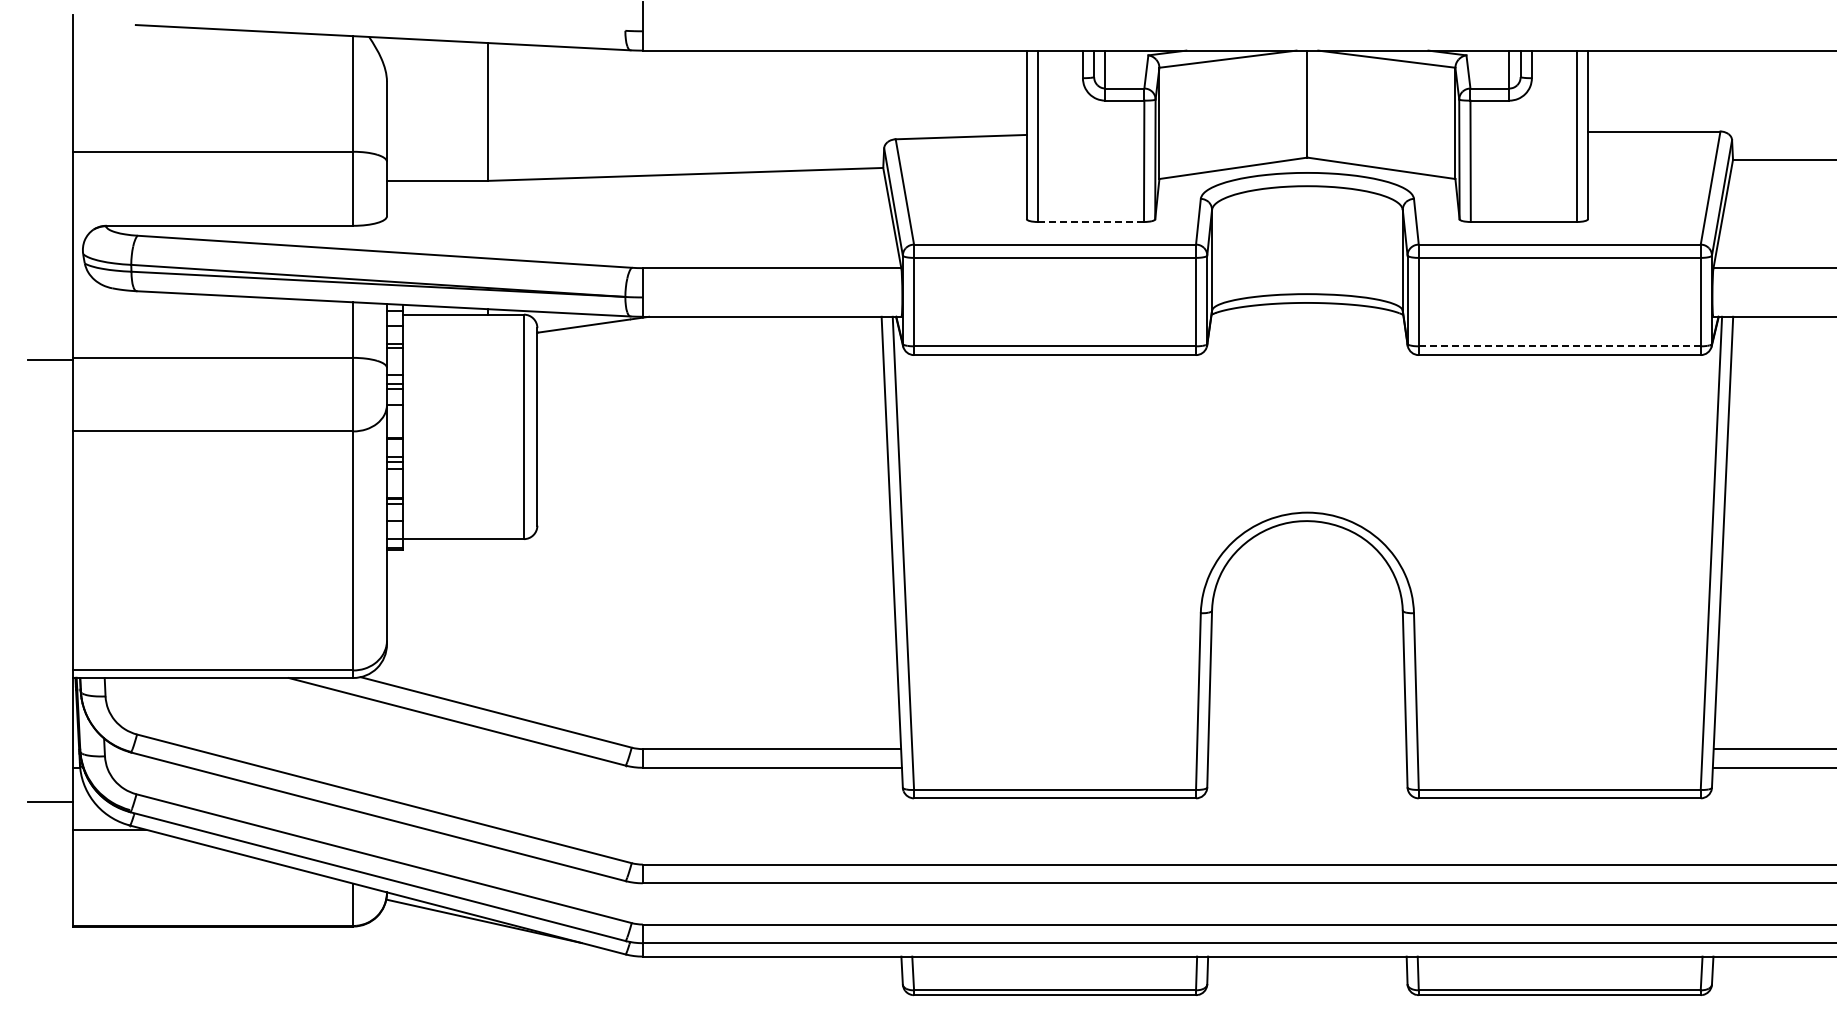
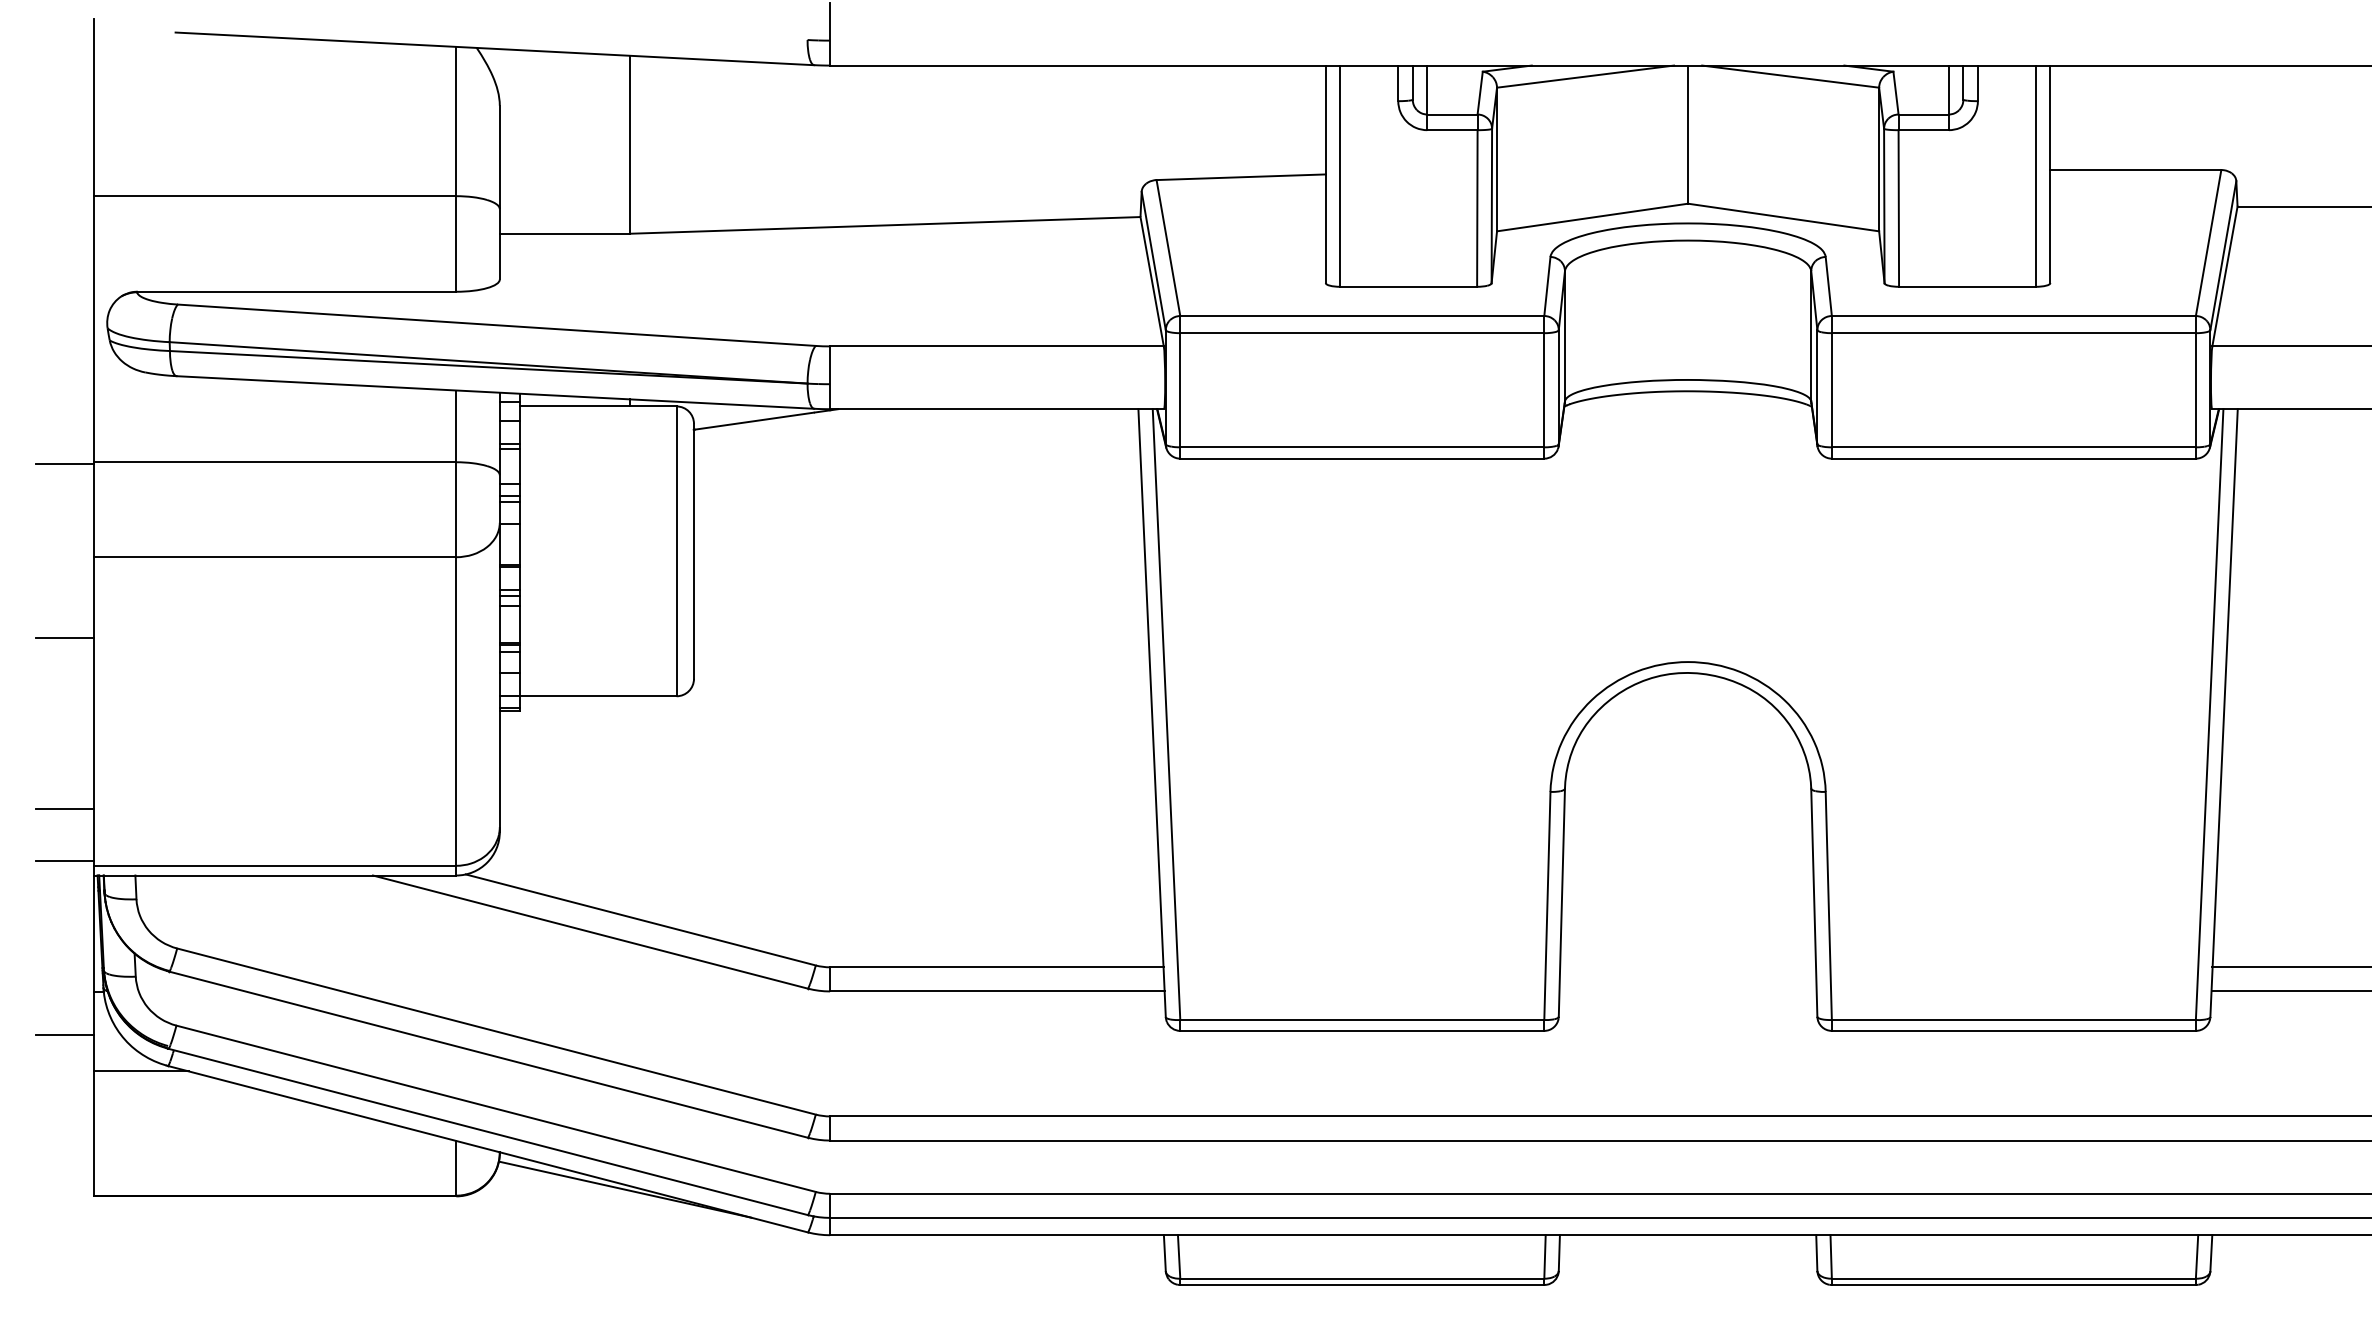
line: (1091, 221) -> (1409, 286), dashed -> solid
line: (1559, 346) -> (2013, 447), dashed -> solid
line: (49, 494) -> (64, 638), added
line: (49, 626) -> (64, 809), added
line: (49, 666) -> (64, 860), added

